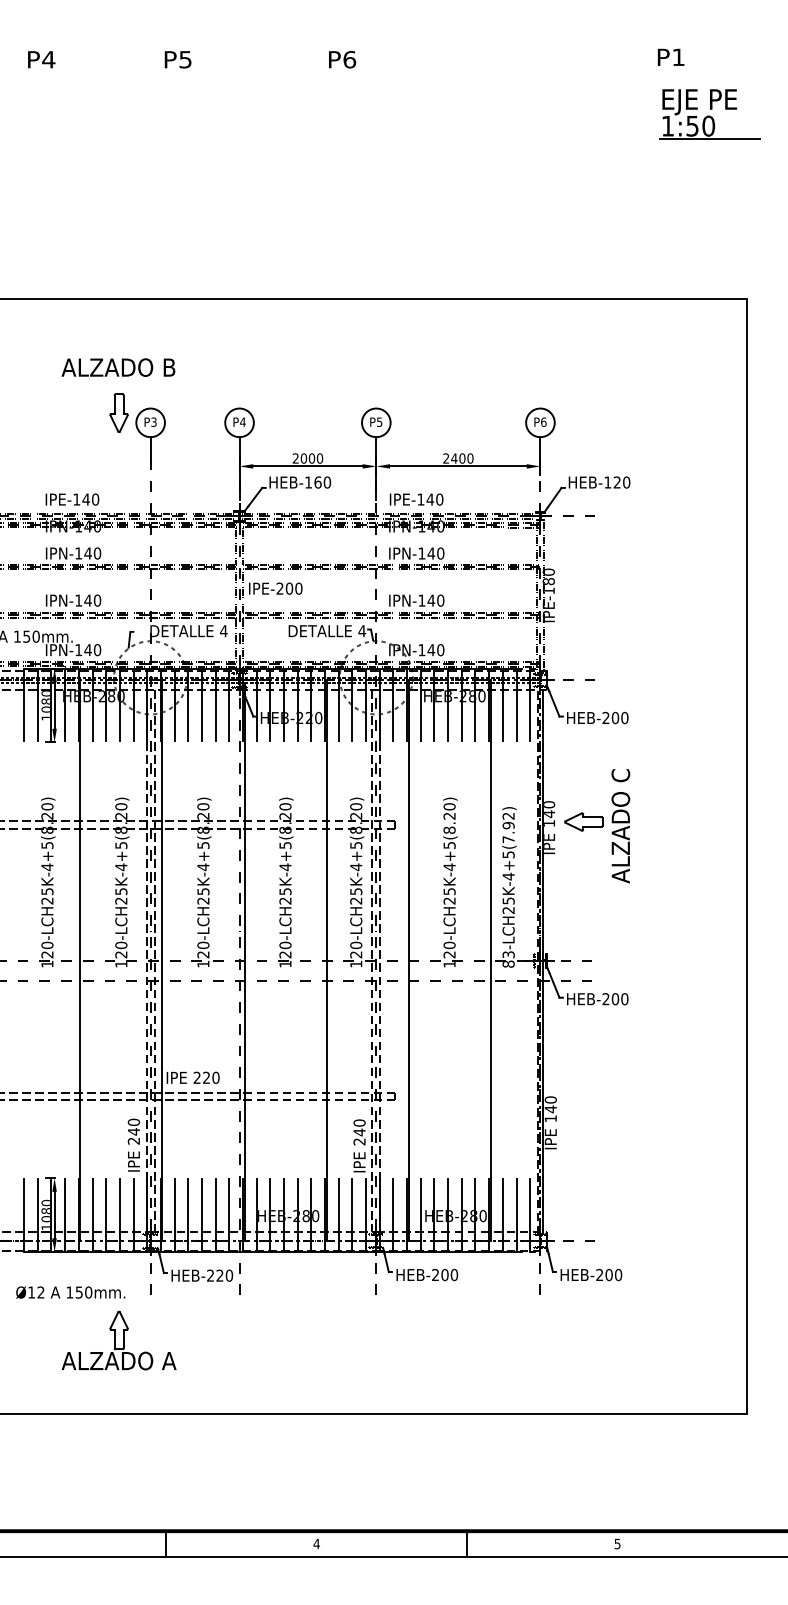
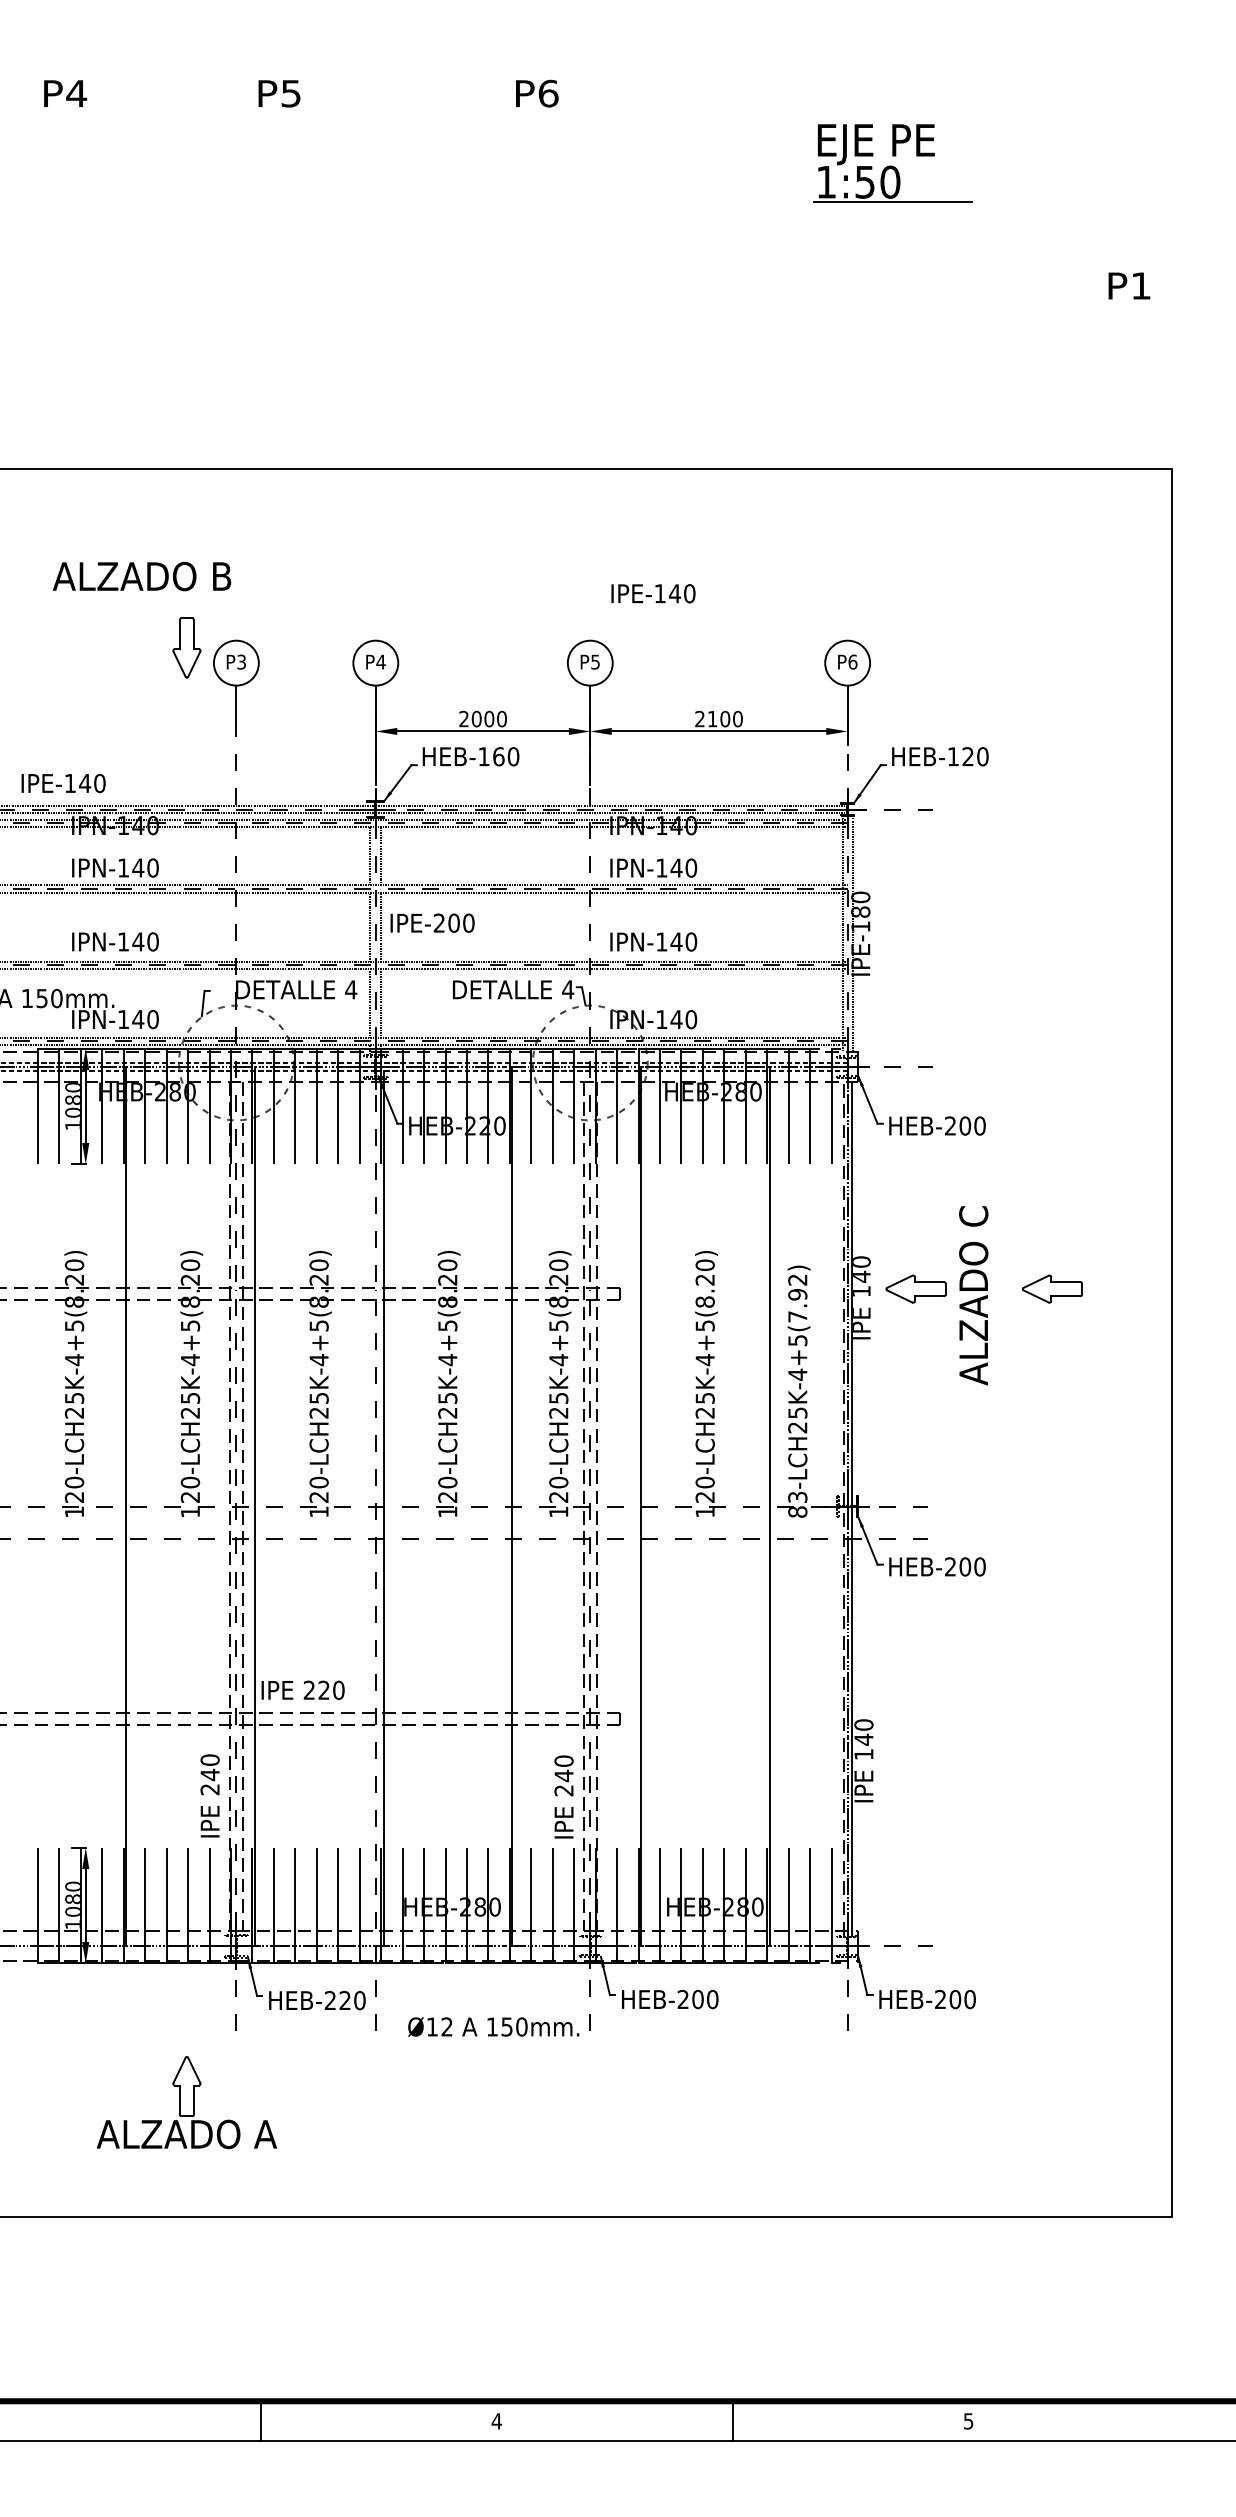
text: (670, 56) -> (1128, 284), moved
part: (709, 114) -> (891, 163), moved
text: (118, 367) -> (142, 576), moved
text: (454, 458) -> (712, 719), 2400 -> 2100
text: (72, 499) -> (63, 783), moved
text: (416, 499) -> (653, 593), moved
part: (670, 821) -> (1051, 1288), added
text: (70, 1292) -> (493, 2026), moved

